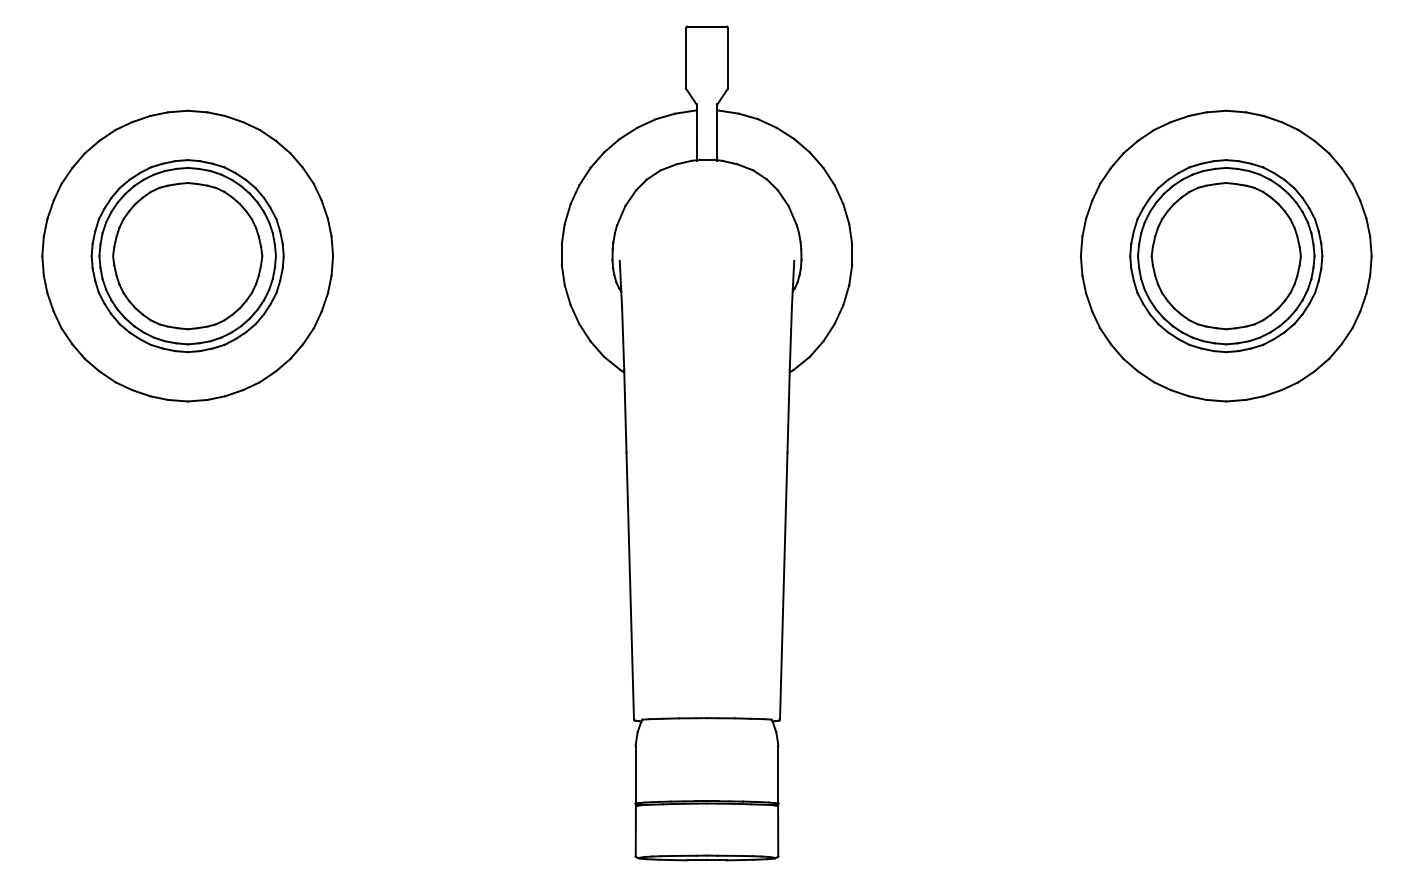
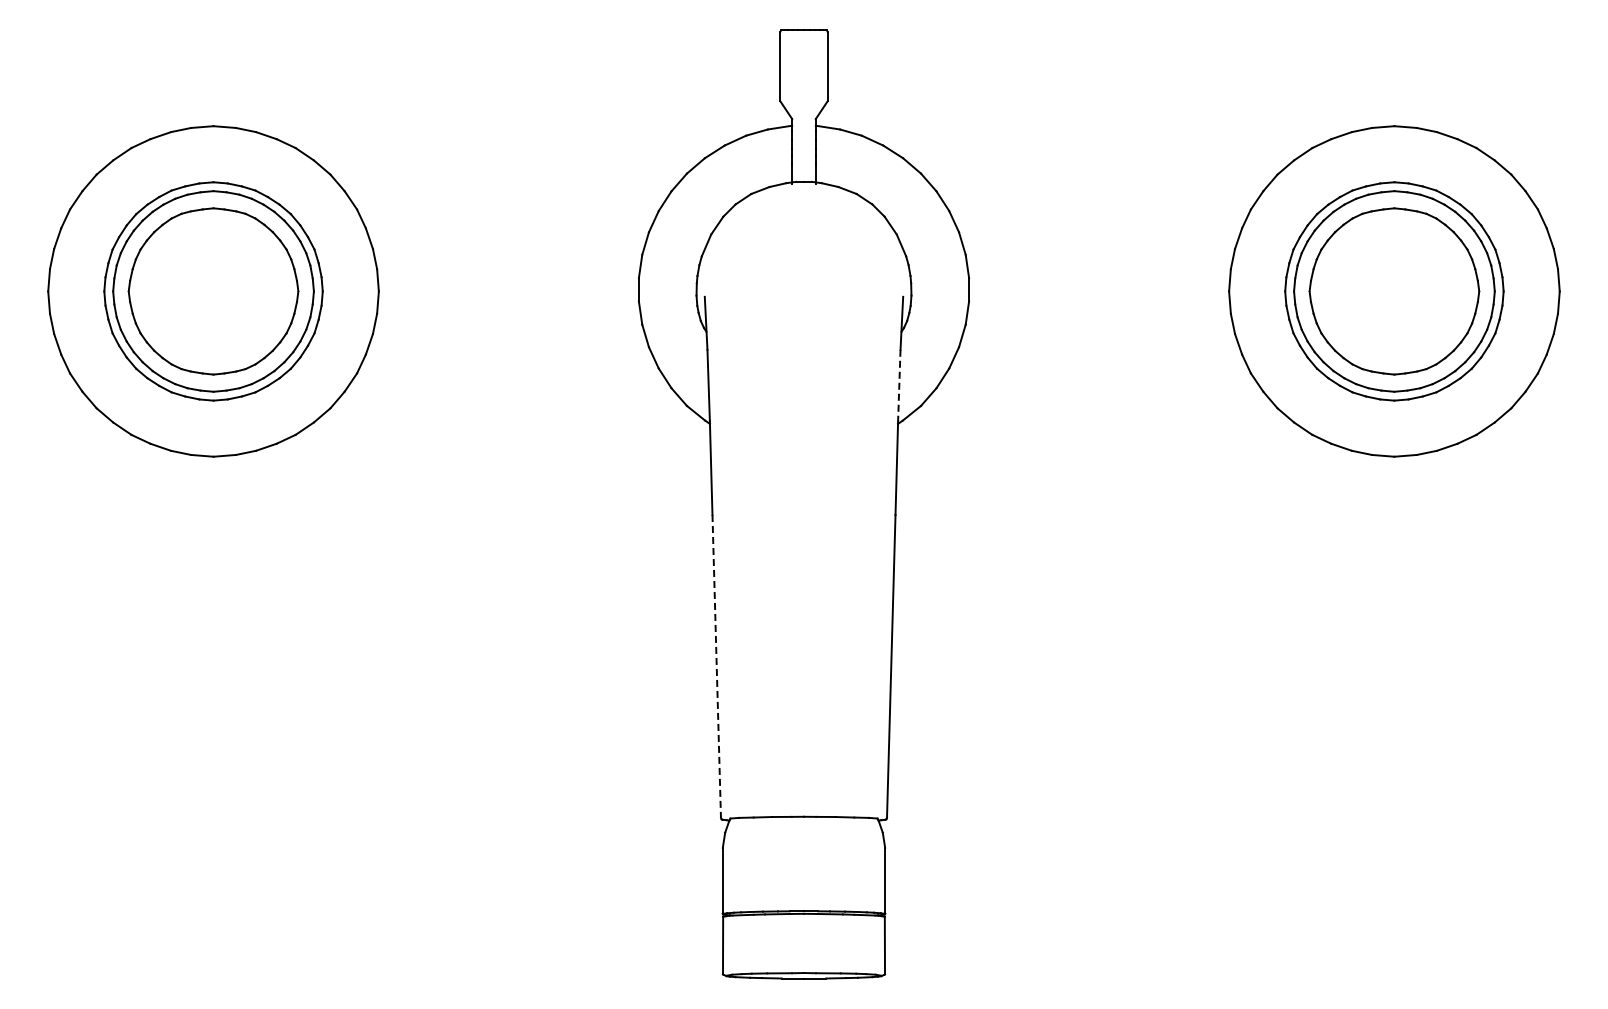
line: (790, 338) -> (899, 385), solid -> dashed
line: (630, 585) -> (716, 666), solid -> dashed

